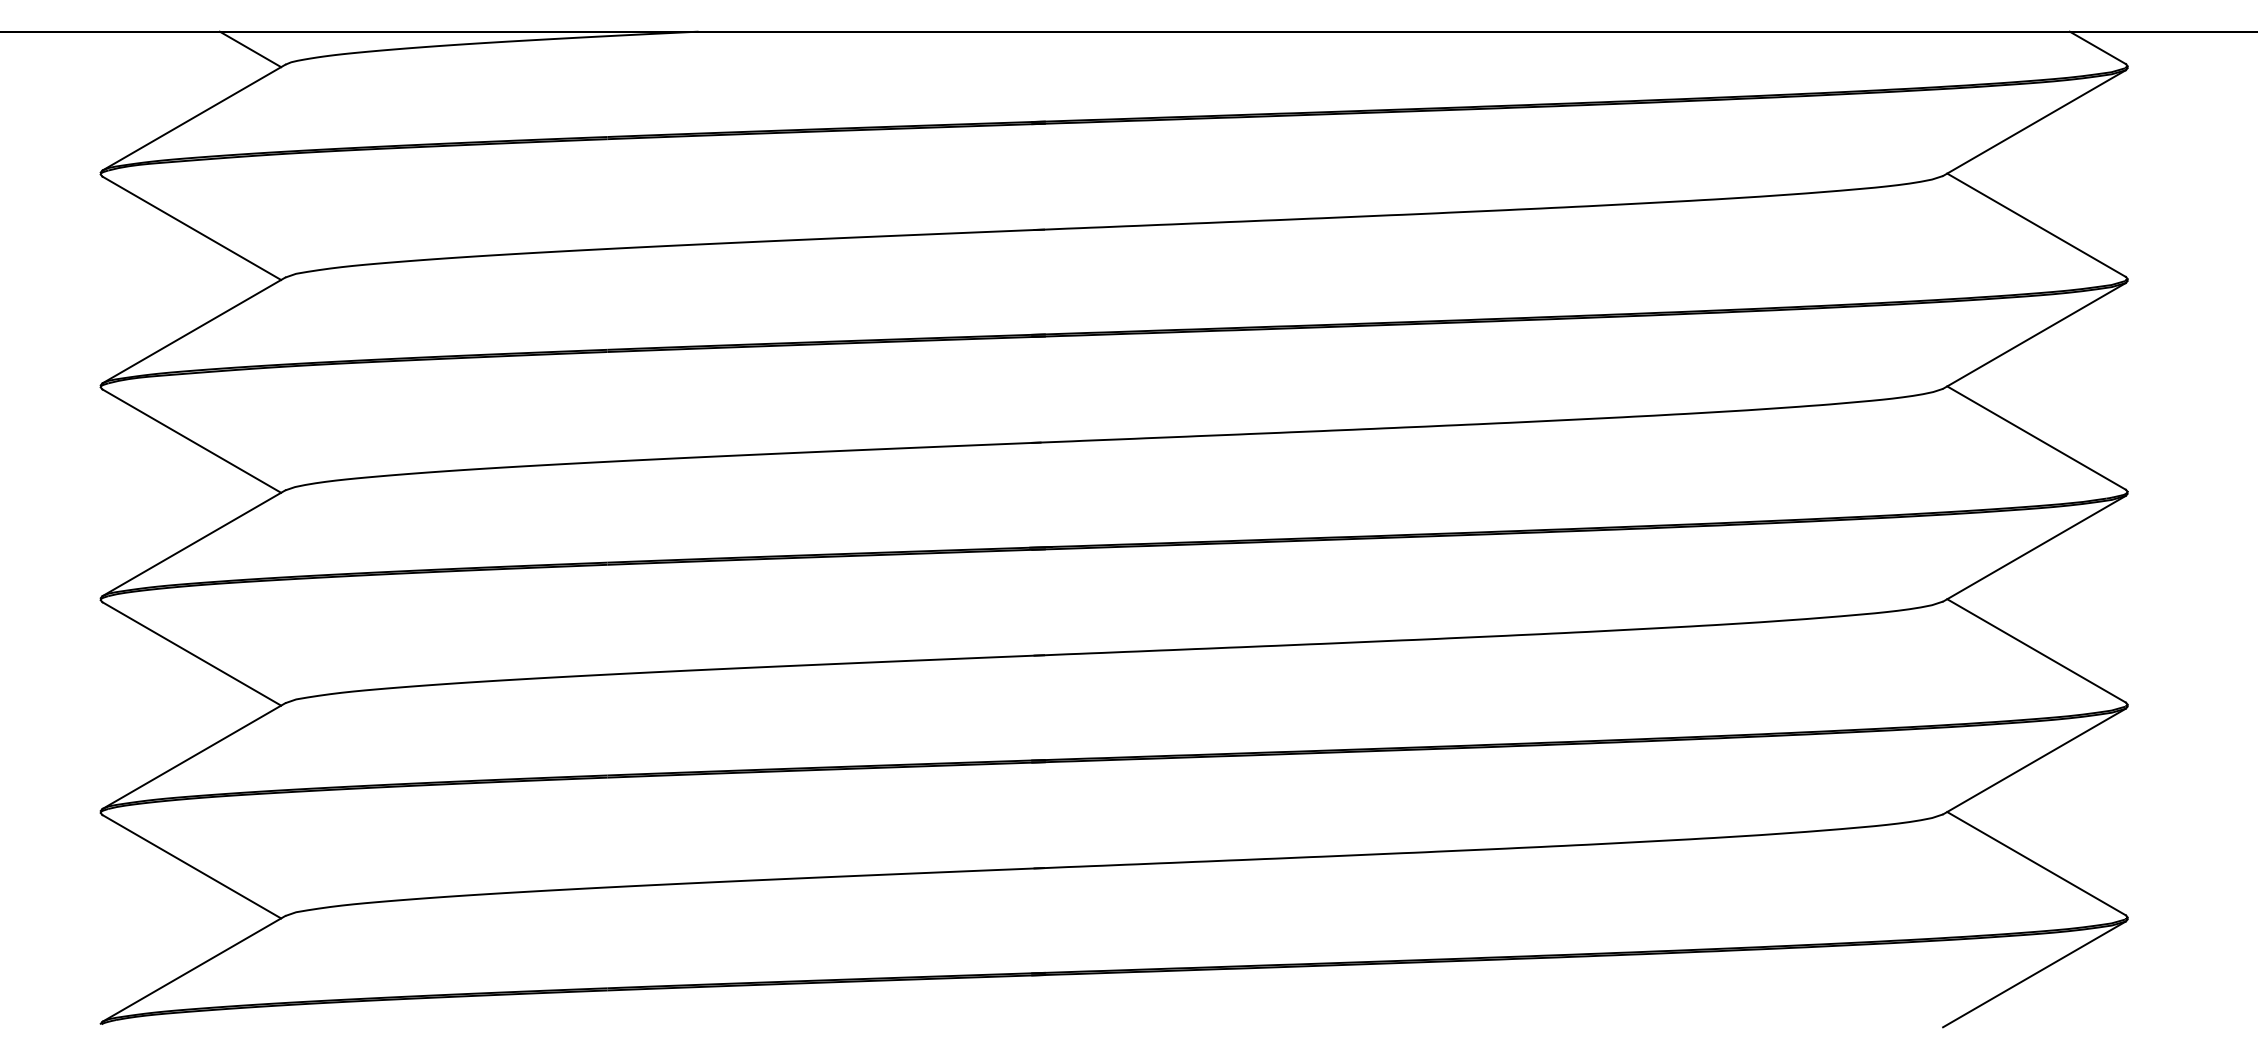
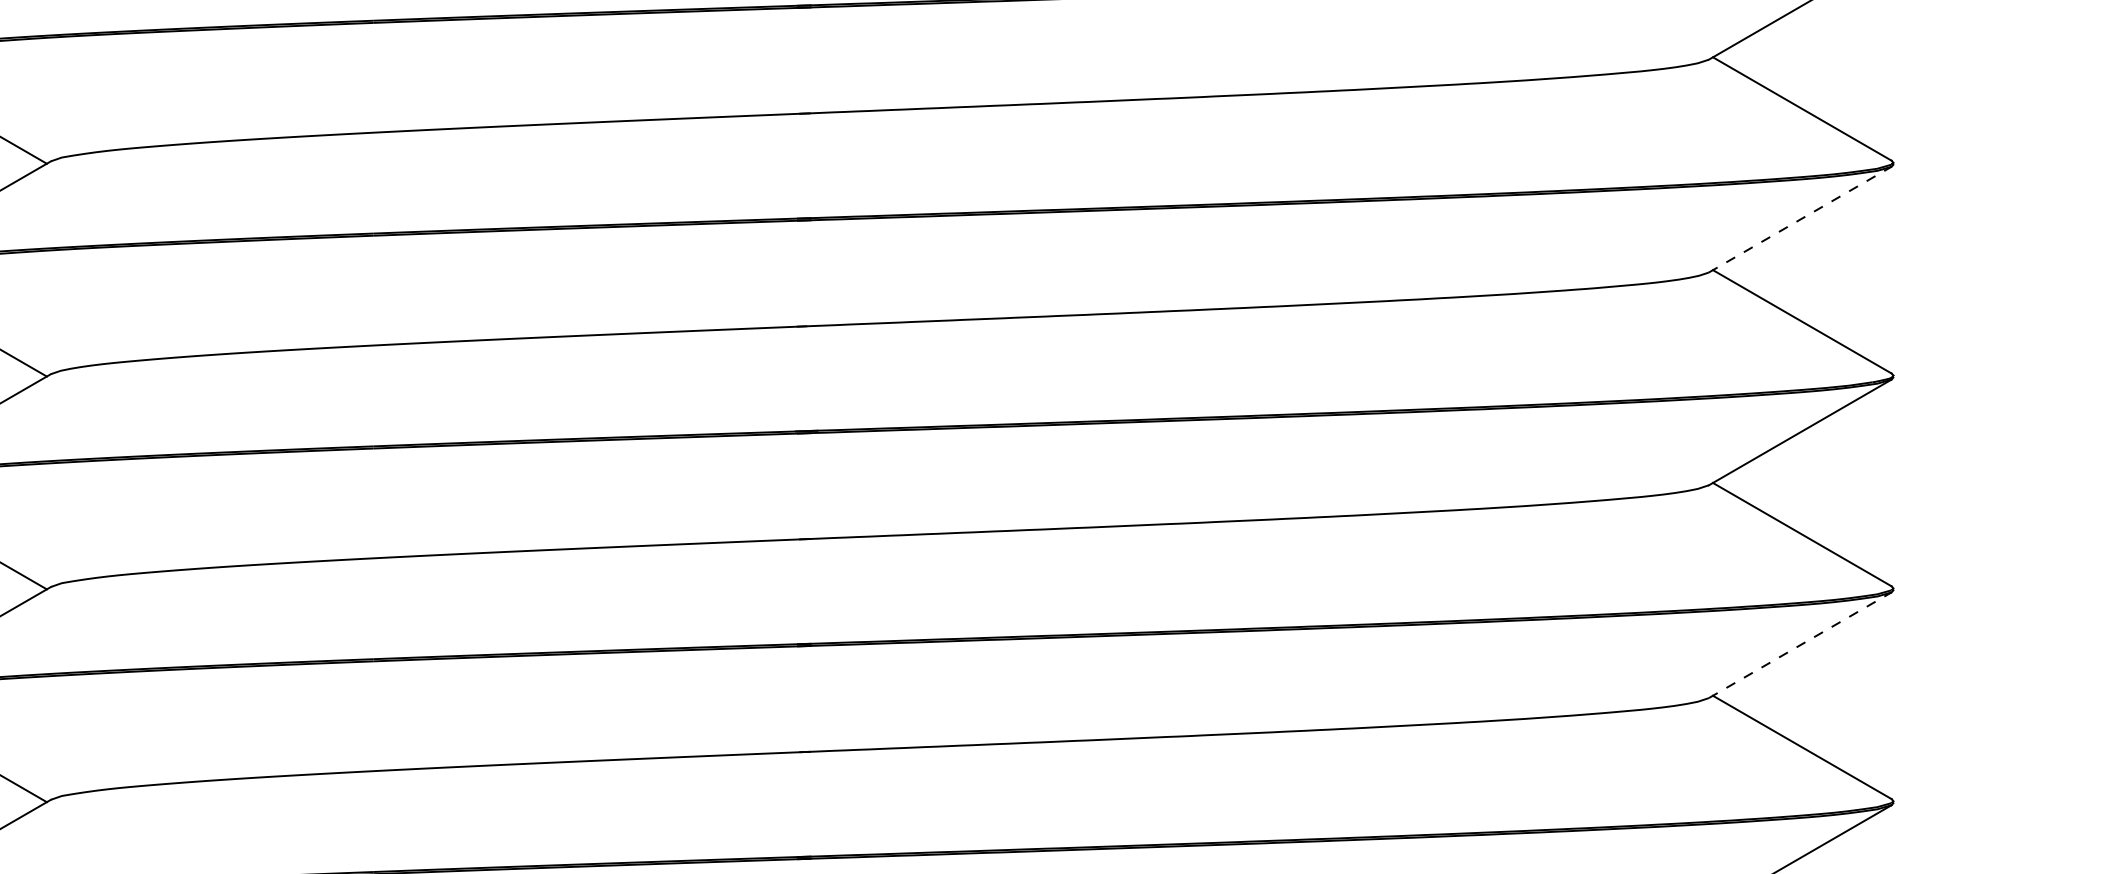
line: (2034, 335) -> (1800, 219), solid -> dashed
line: (2034, 761) -> (1800, 645), solid -> dashed

